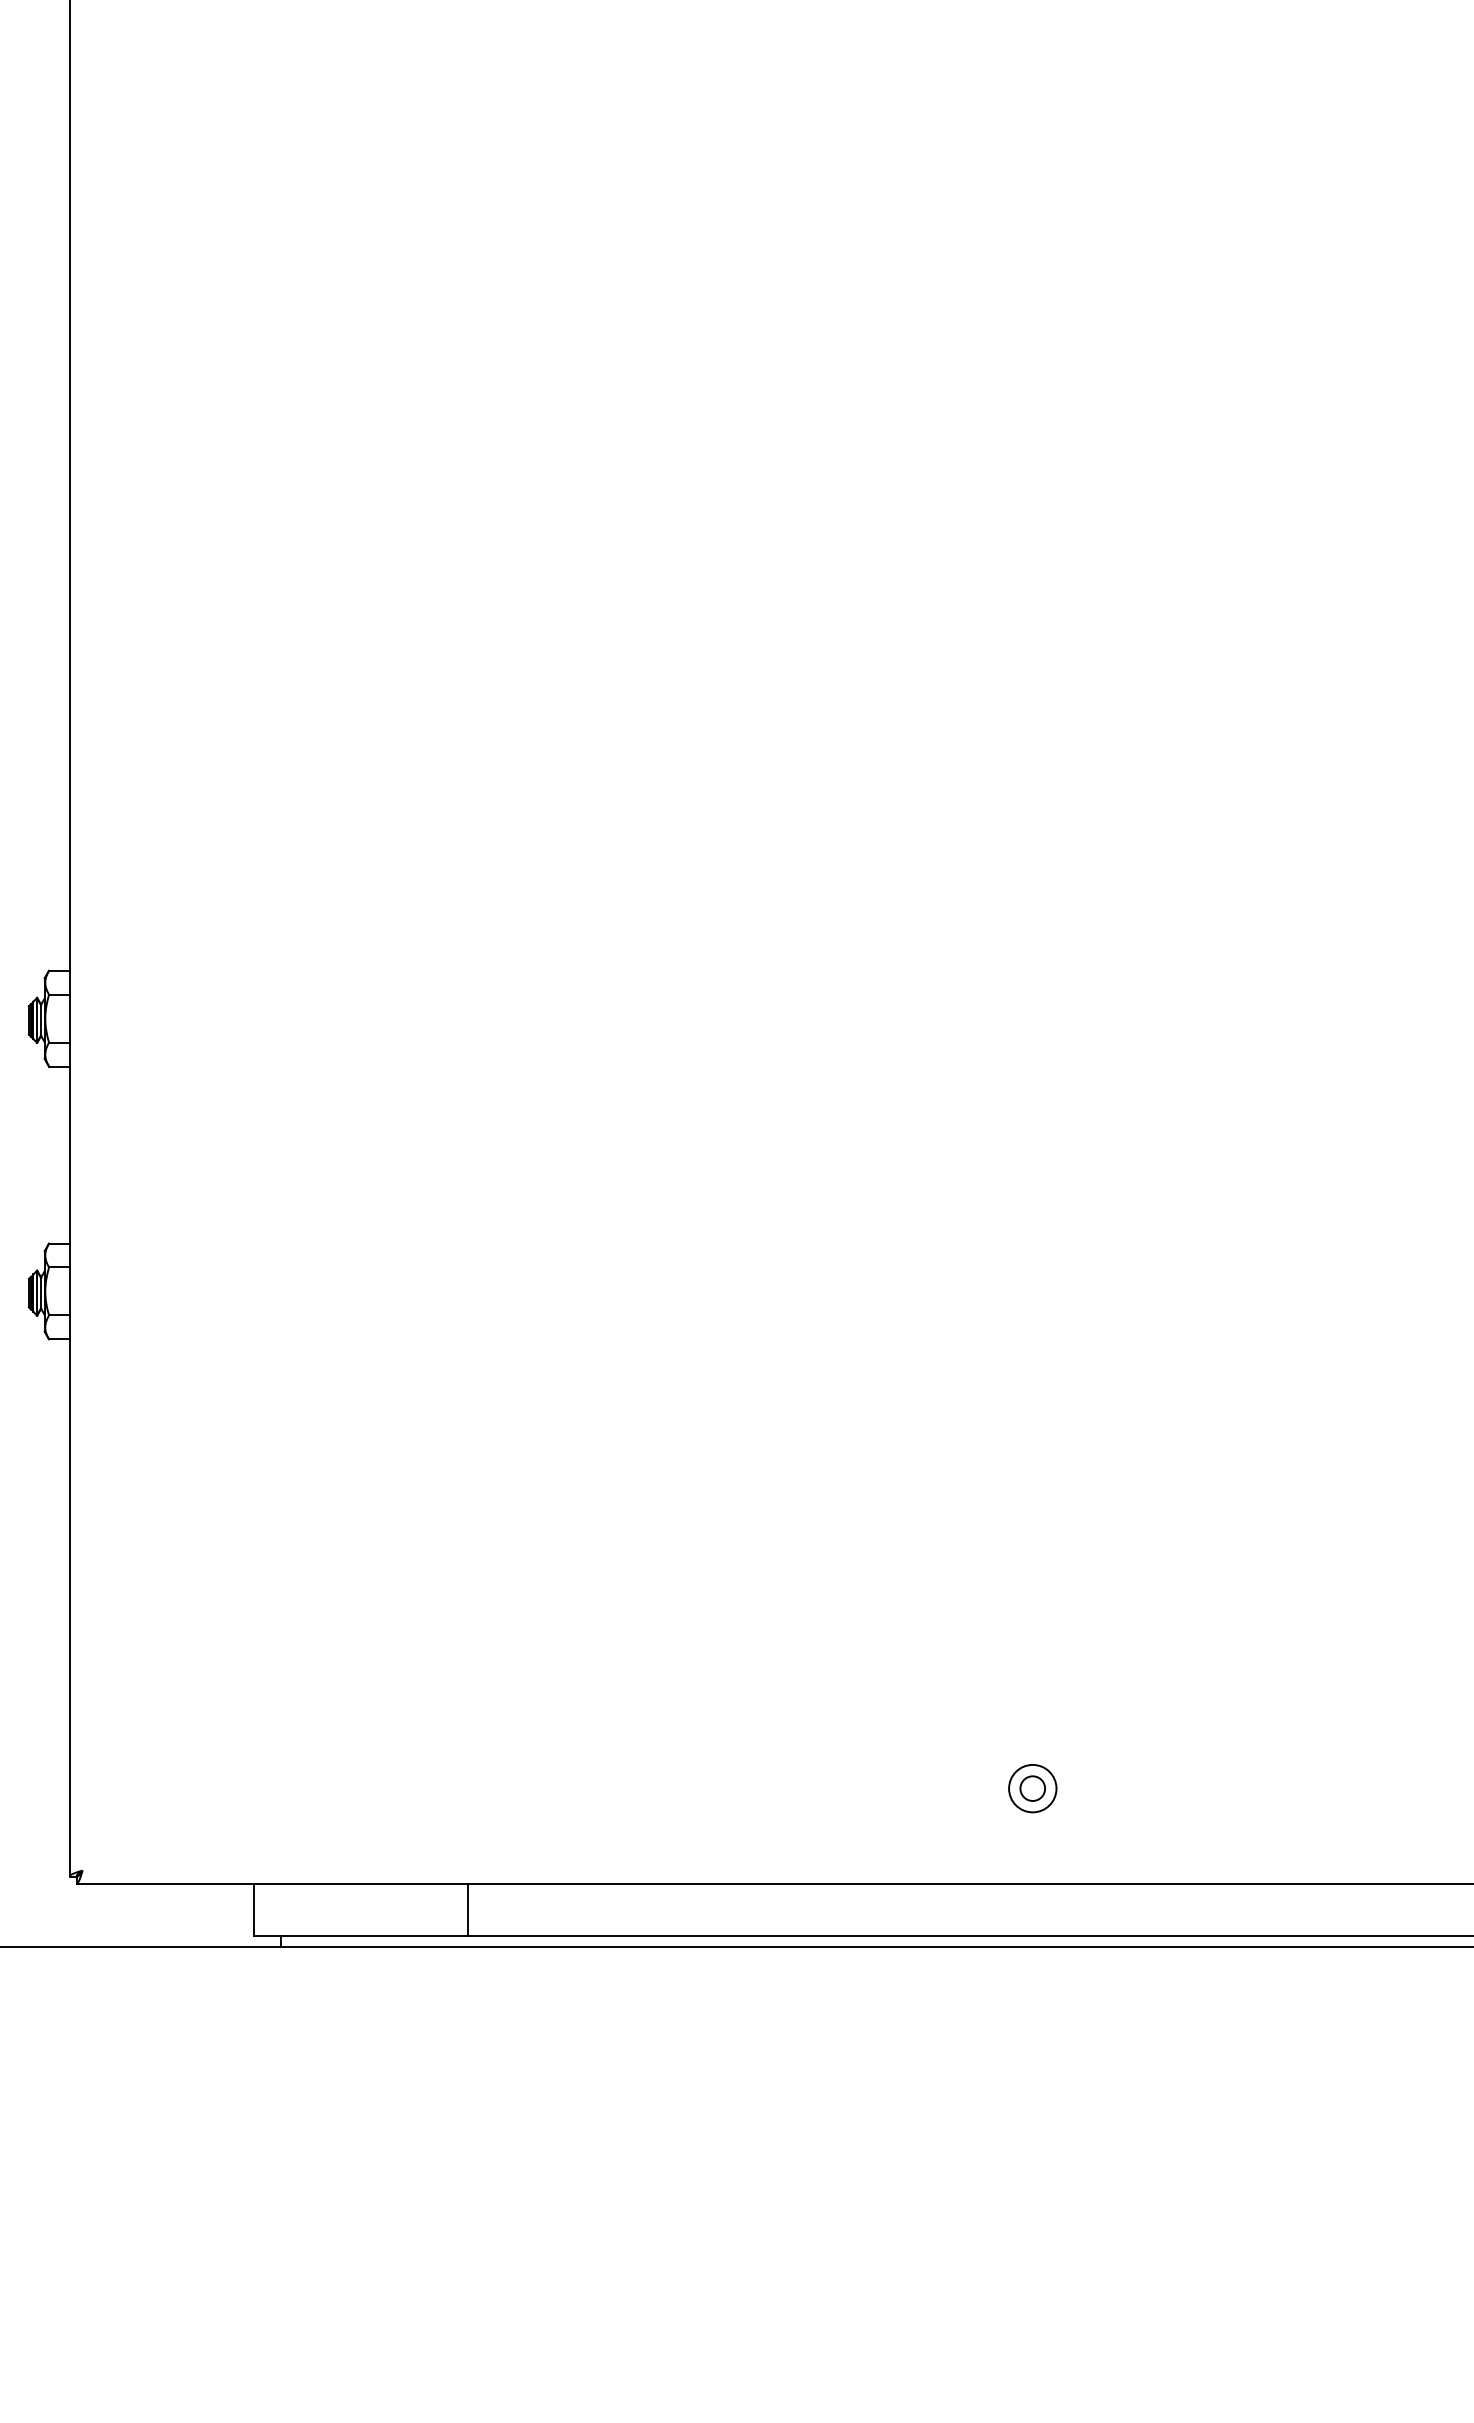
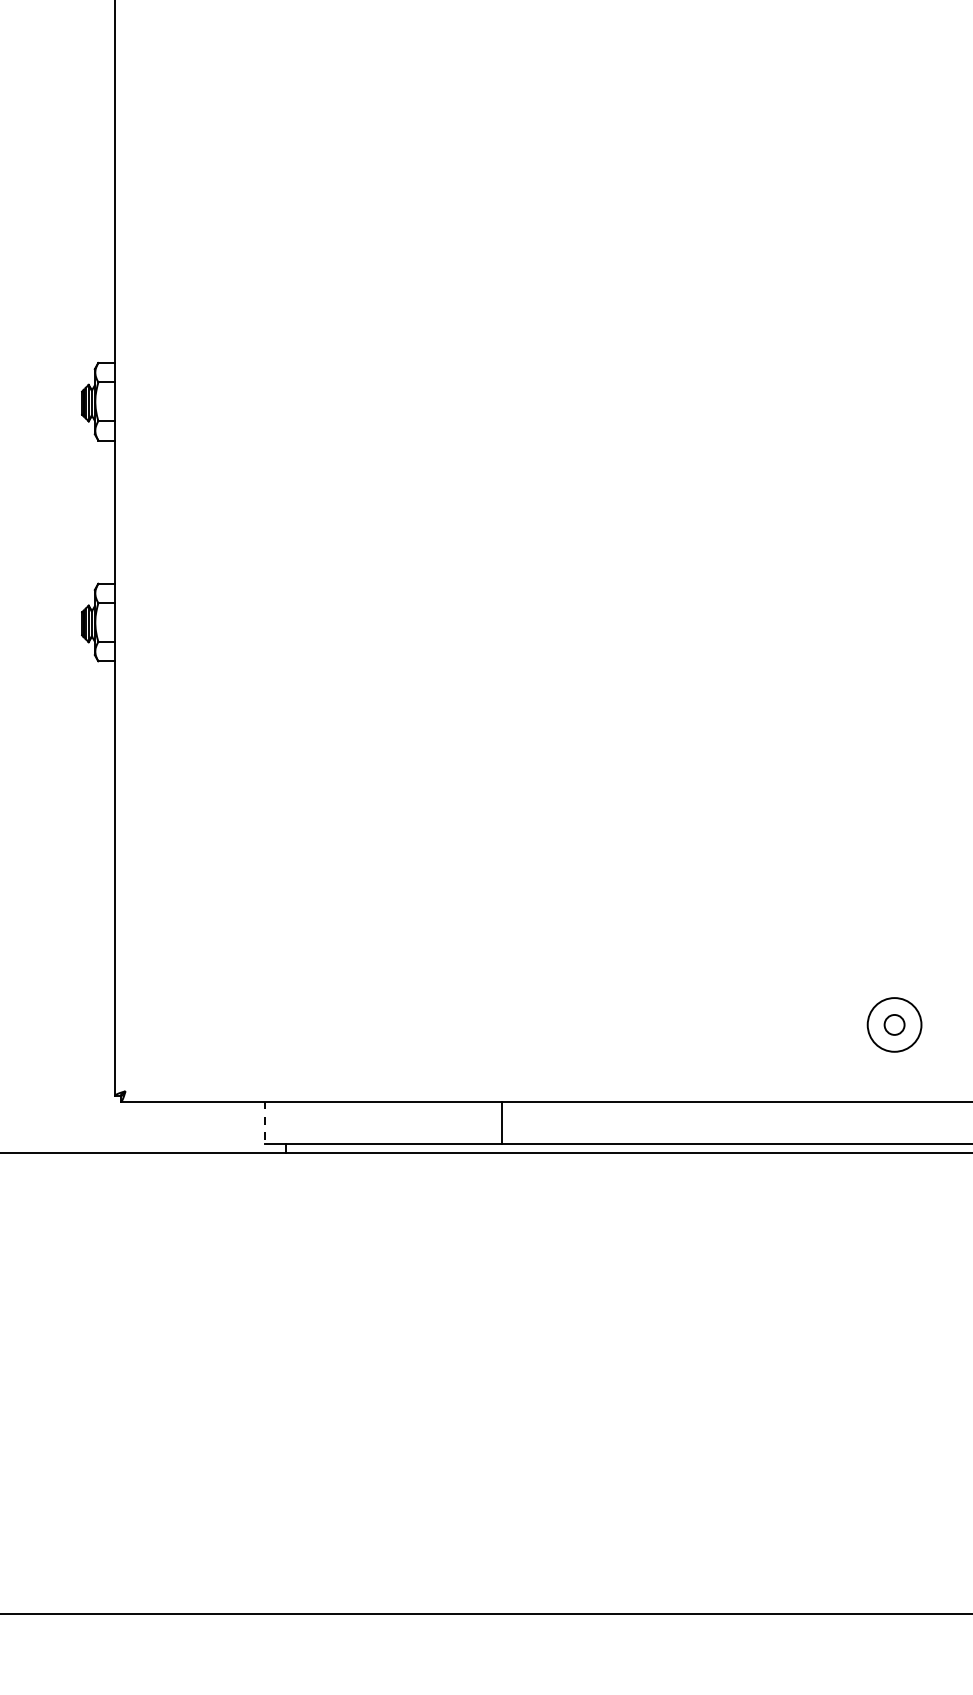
circle: (1032, 1788) -> (894, 1024), size x1.4
line: (467, 1909) -> (501, 1122), moved
line: (254, 1910) -> (264, 1123), solid -> dashed

